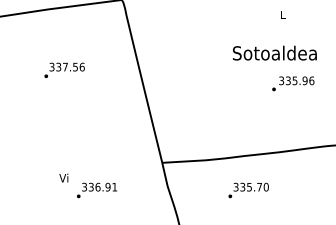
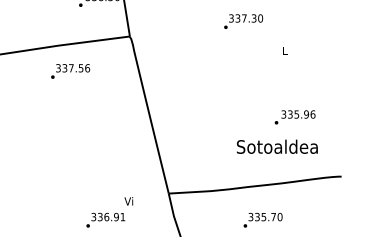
text: (275, 52) -> (277, 146), moved
text: (64, 70) -> (70, 71), moved
text: (63, 178) -> (128, 201), moved
text: (248, 189) -> (262, 219), moved

